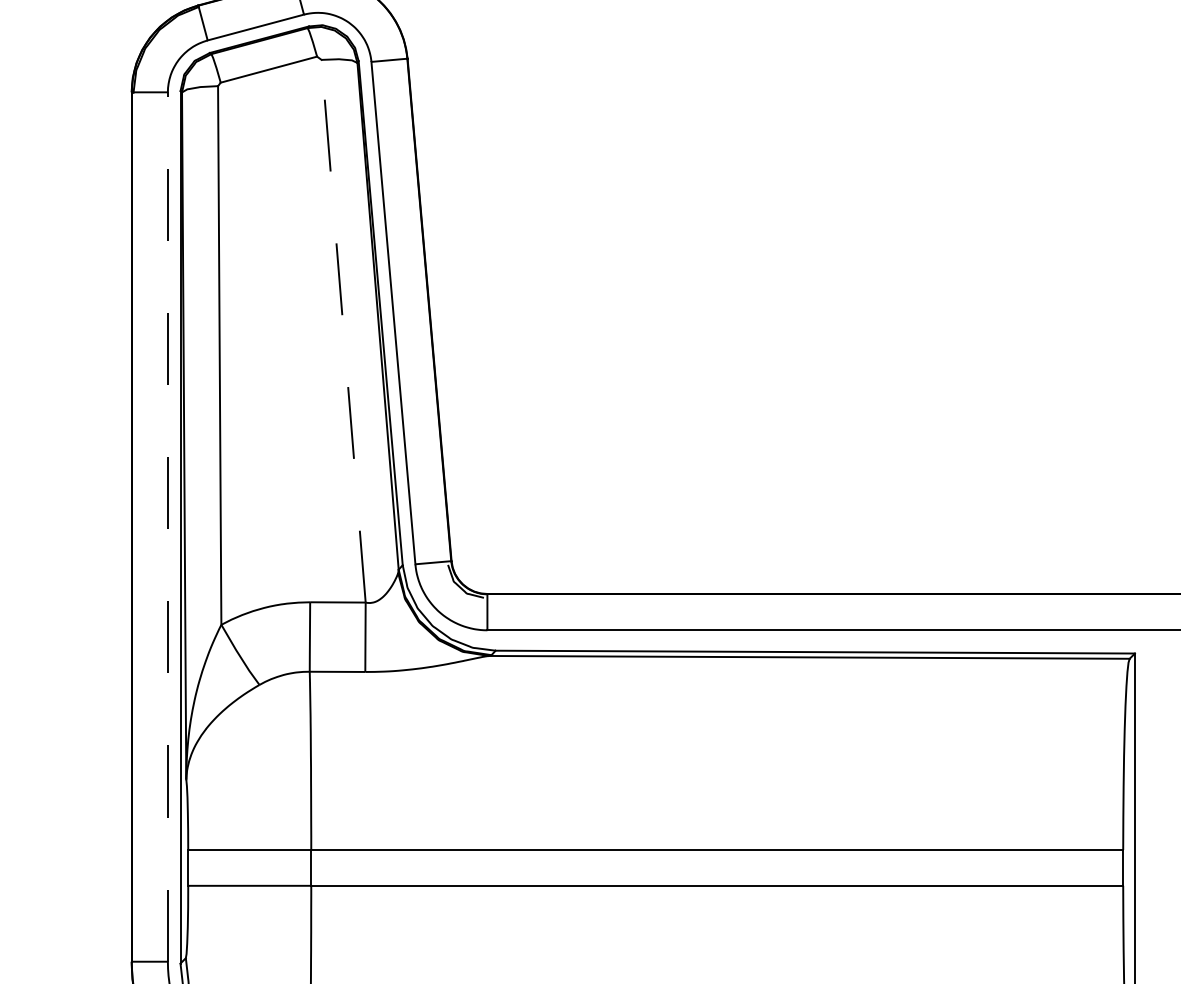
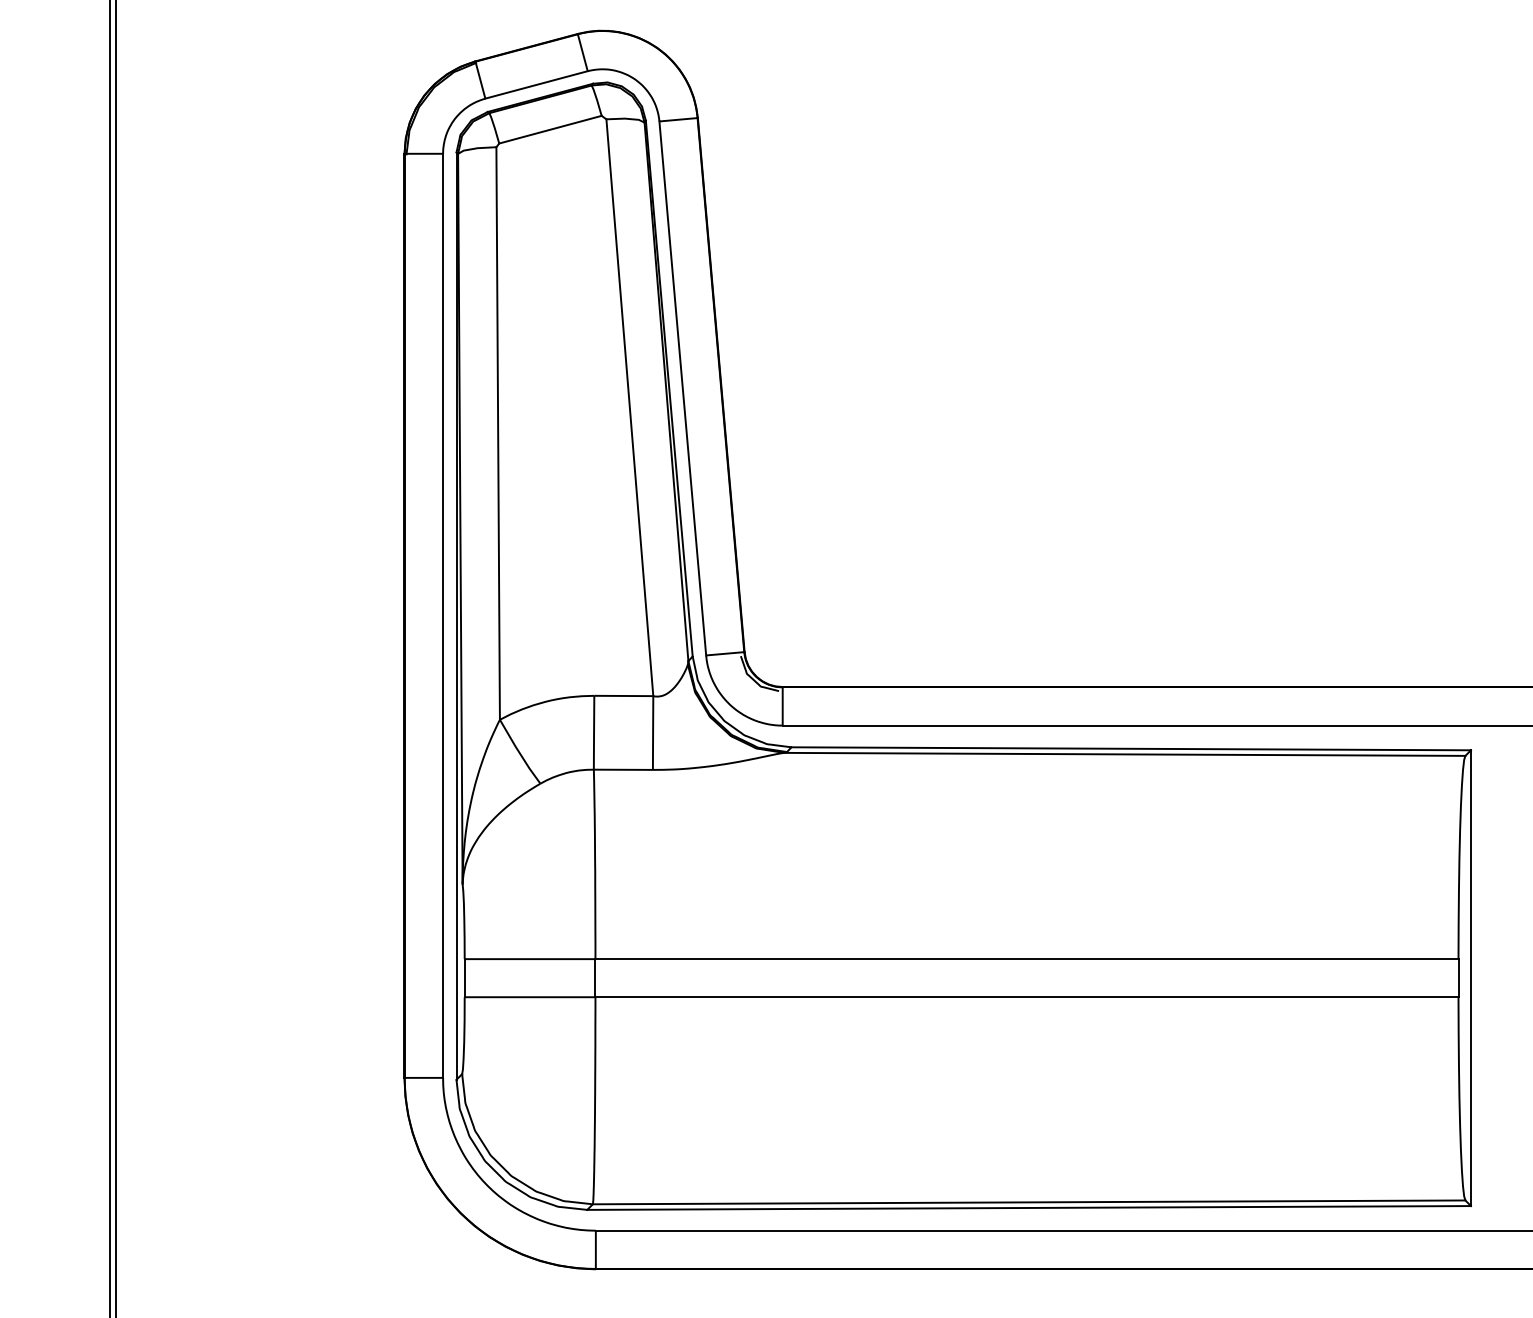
line: (343, 331) -> (629, 407), dashed -> solid
line: (168, 526) -> (443, 615), dashed -> solid

